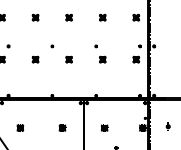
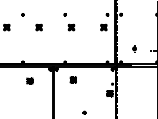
part: (167, 126) -> (133, 48), moved
part: (62, 127) -> (29, 80), moved
part: (104, 127) -> (73, 79), moved

